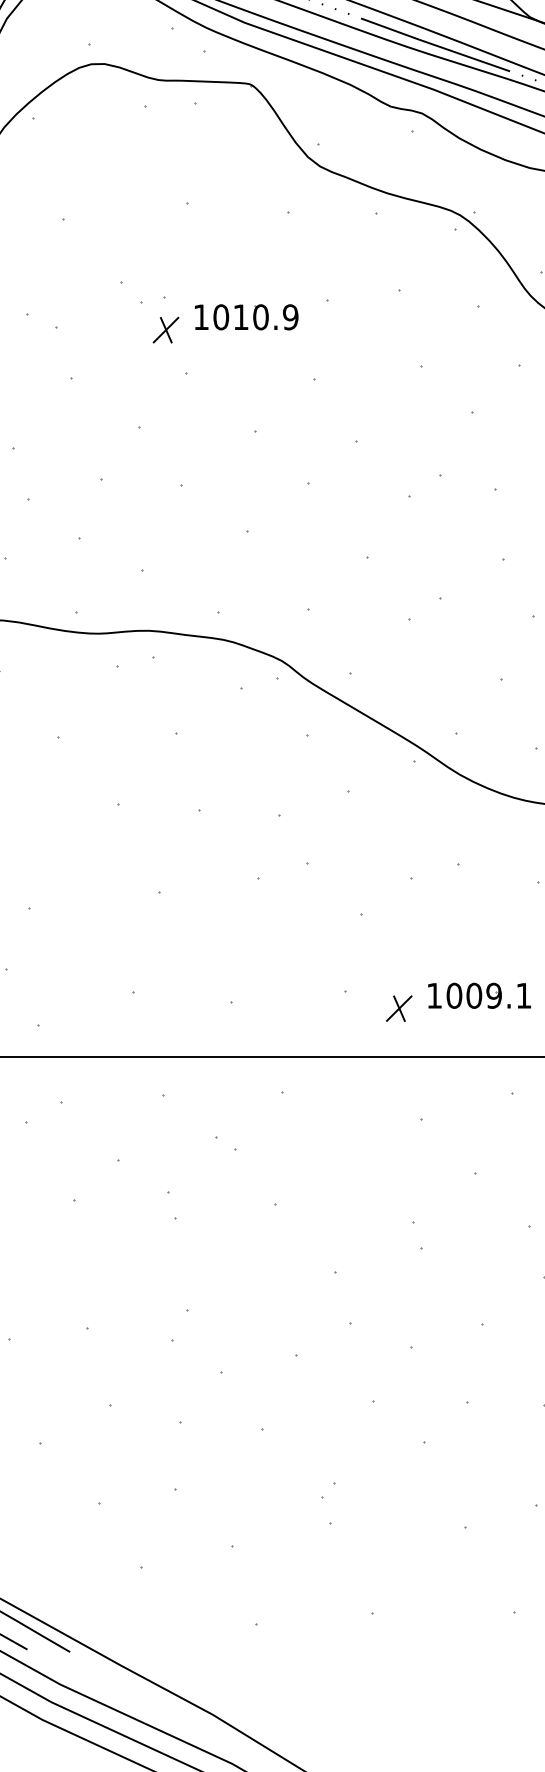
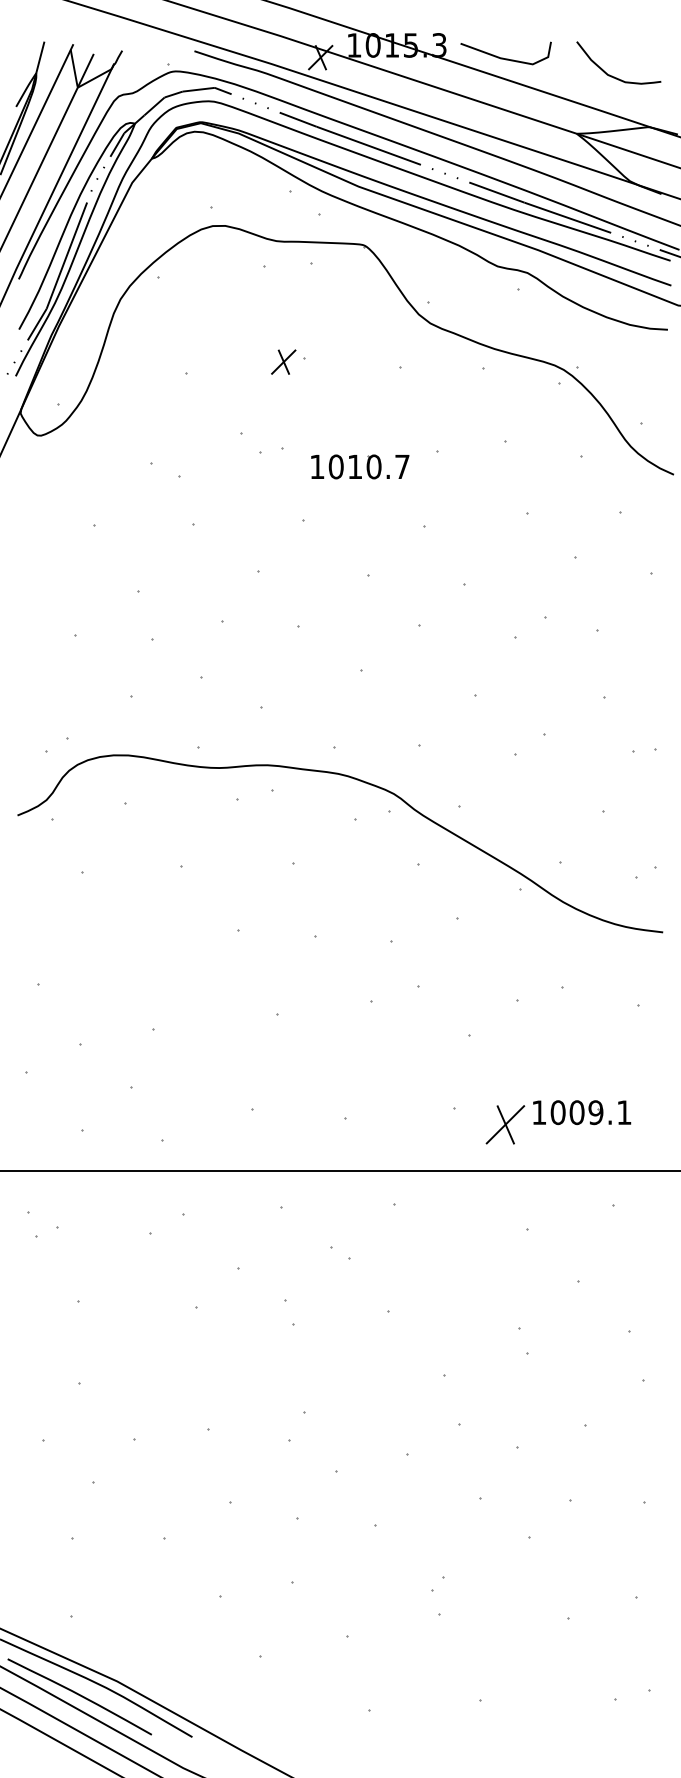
text: (290, 316) -> (402, 466), 1010.9 -> 1010.7
part: (165, 329) -> (283, 361), moved
part: (399, 1008) -> (505, 1124), size x1.6

